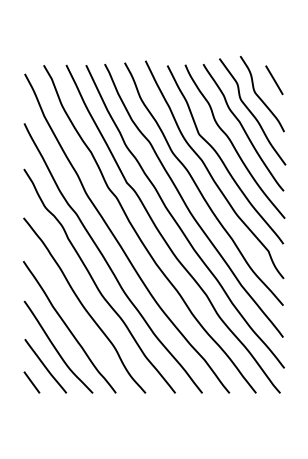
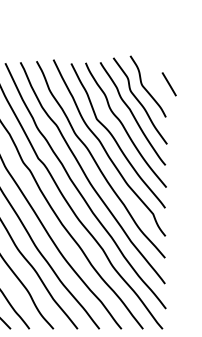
line: (274, 80) -> (169, 84), moved

